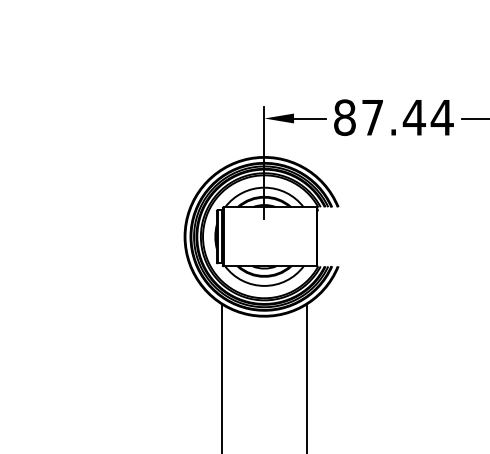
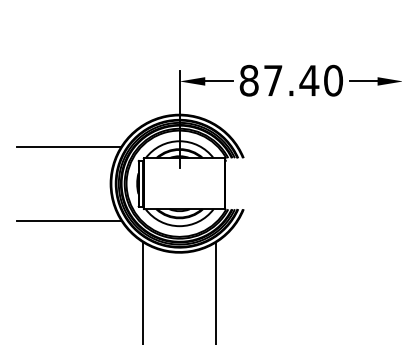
text: (441, 117) -> (332, 80), 87.44 -> 87.40
line: (136, 194) -> (69, 147), added
line: (136, 279) -> (69, 220), added

